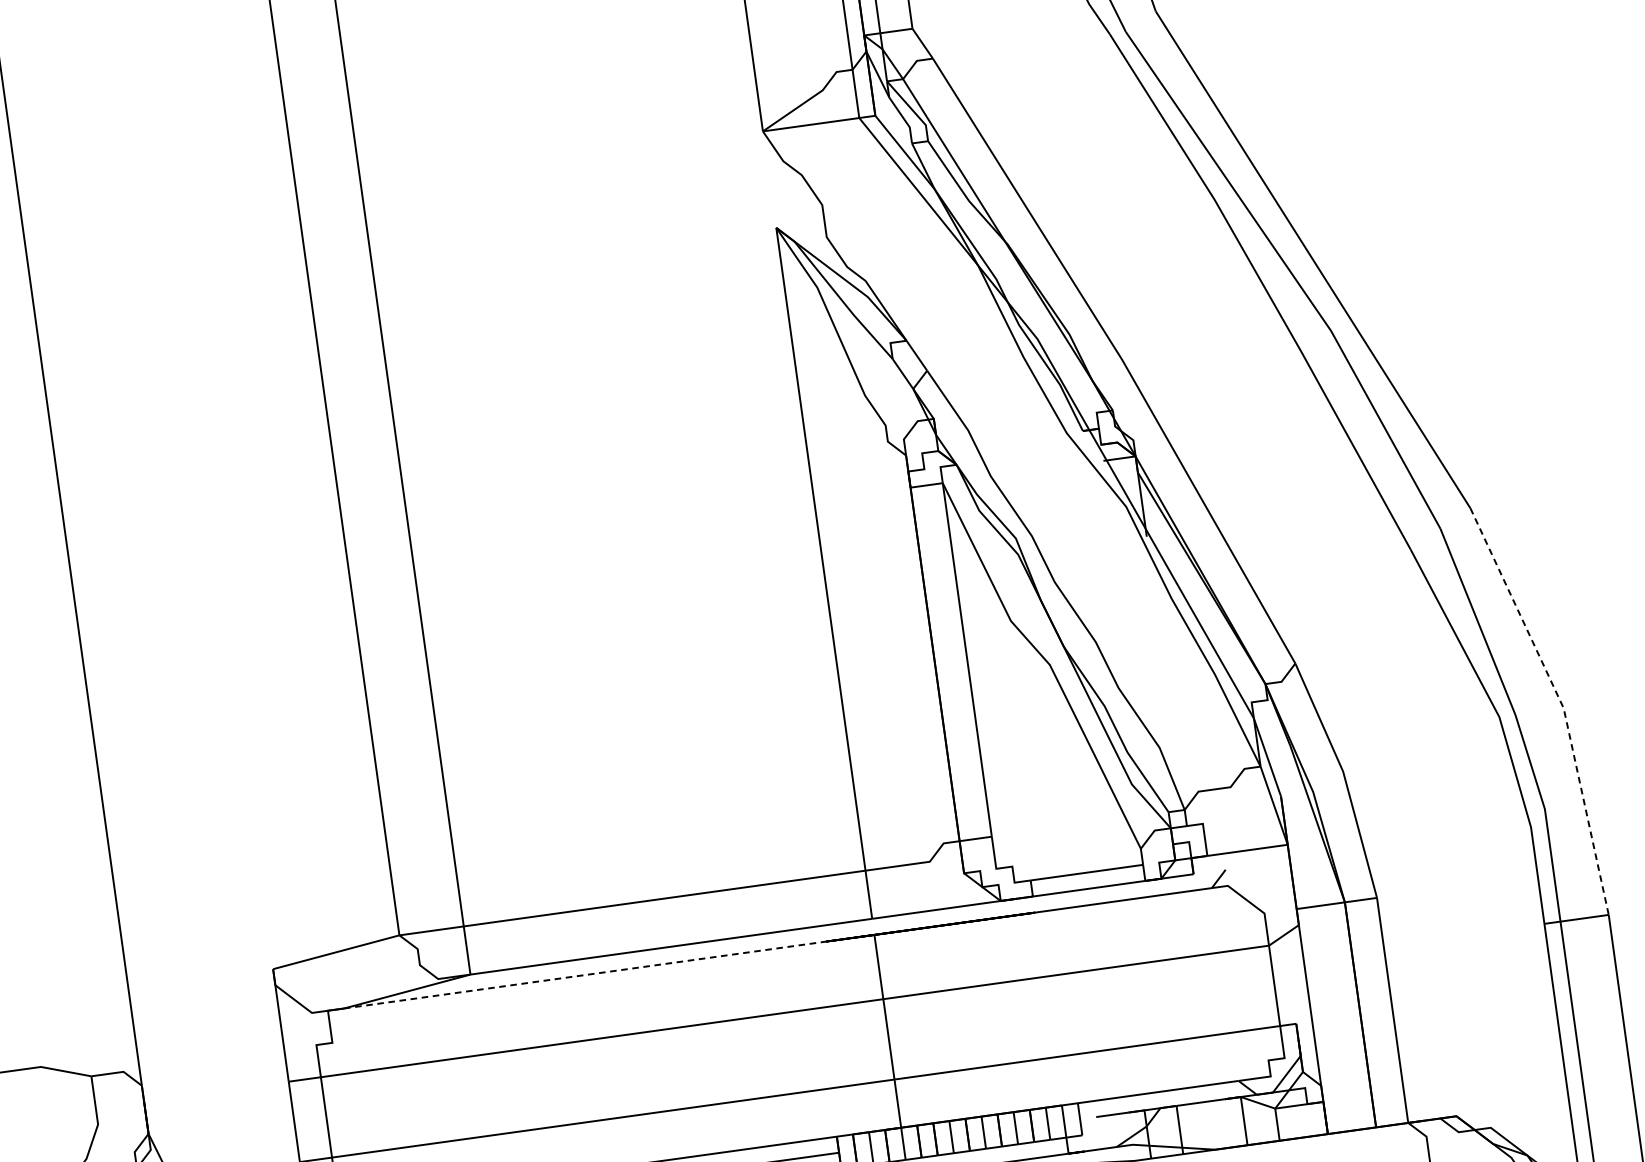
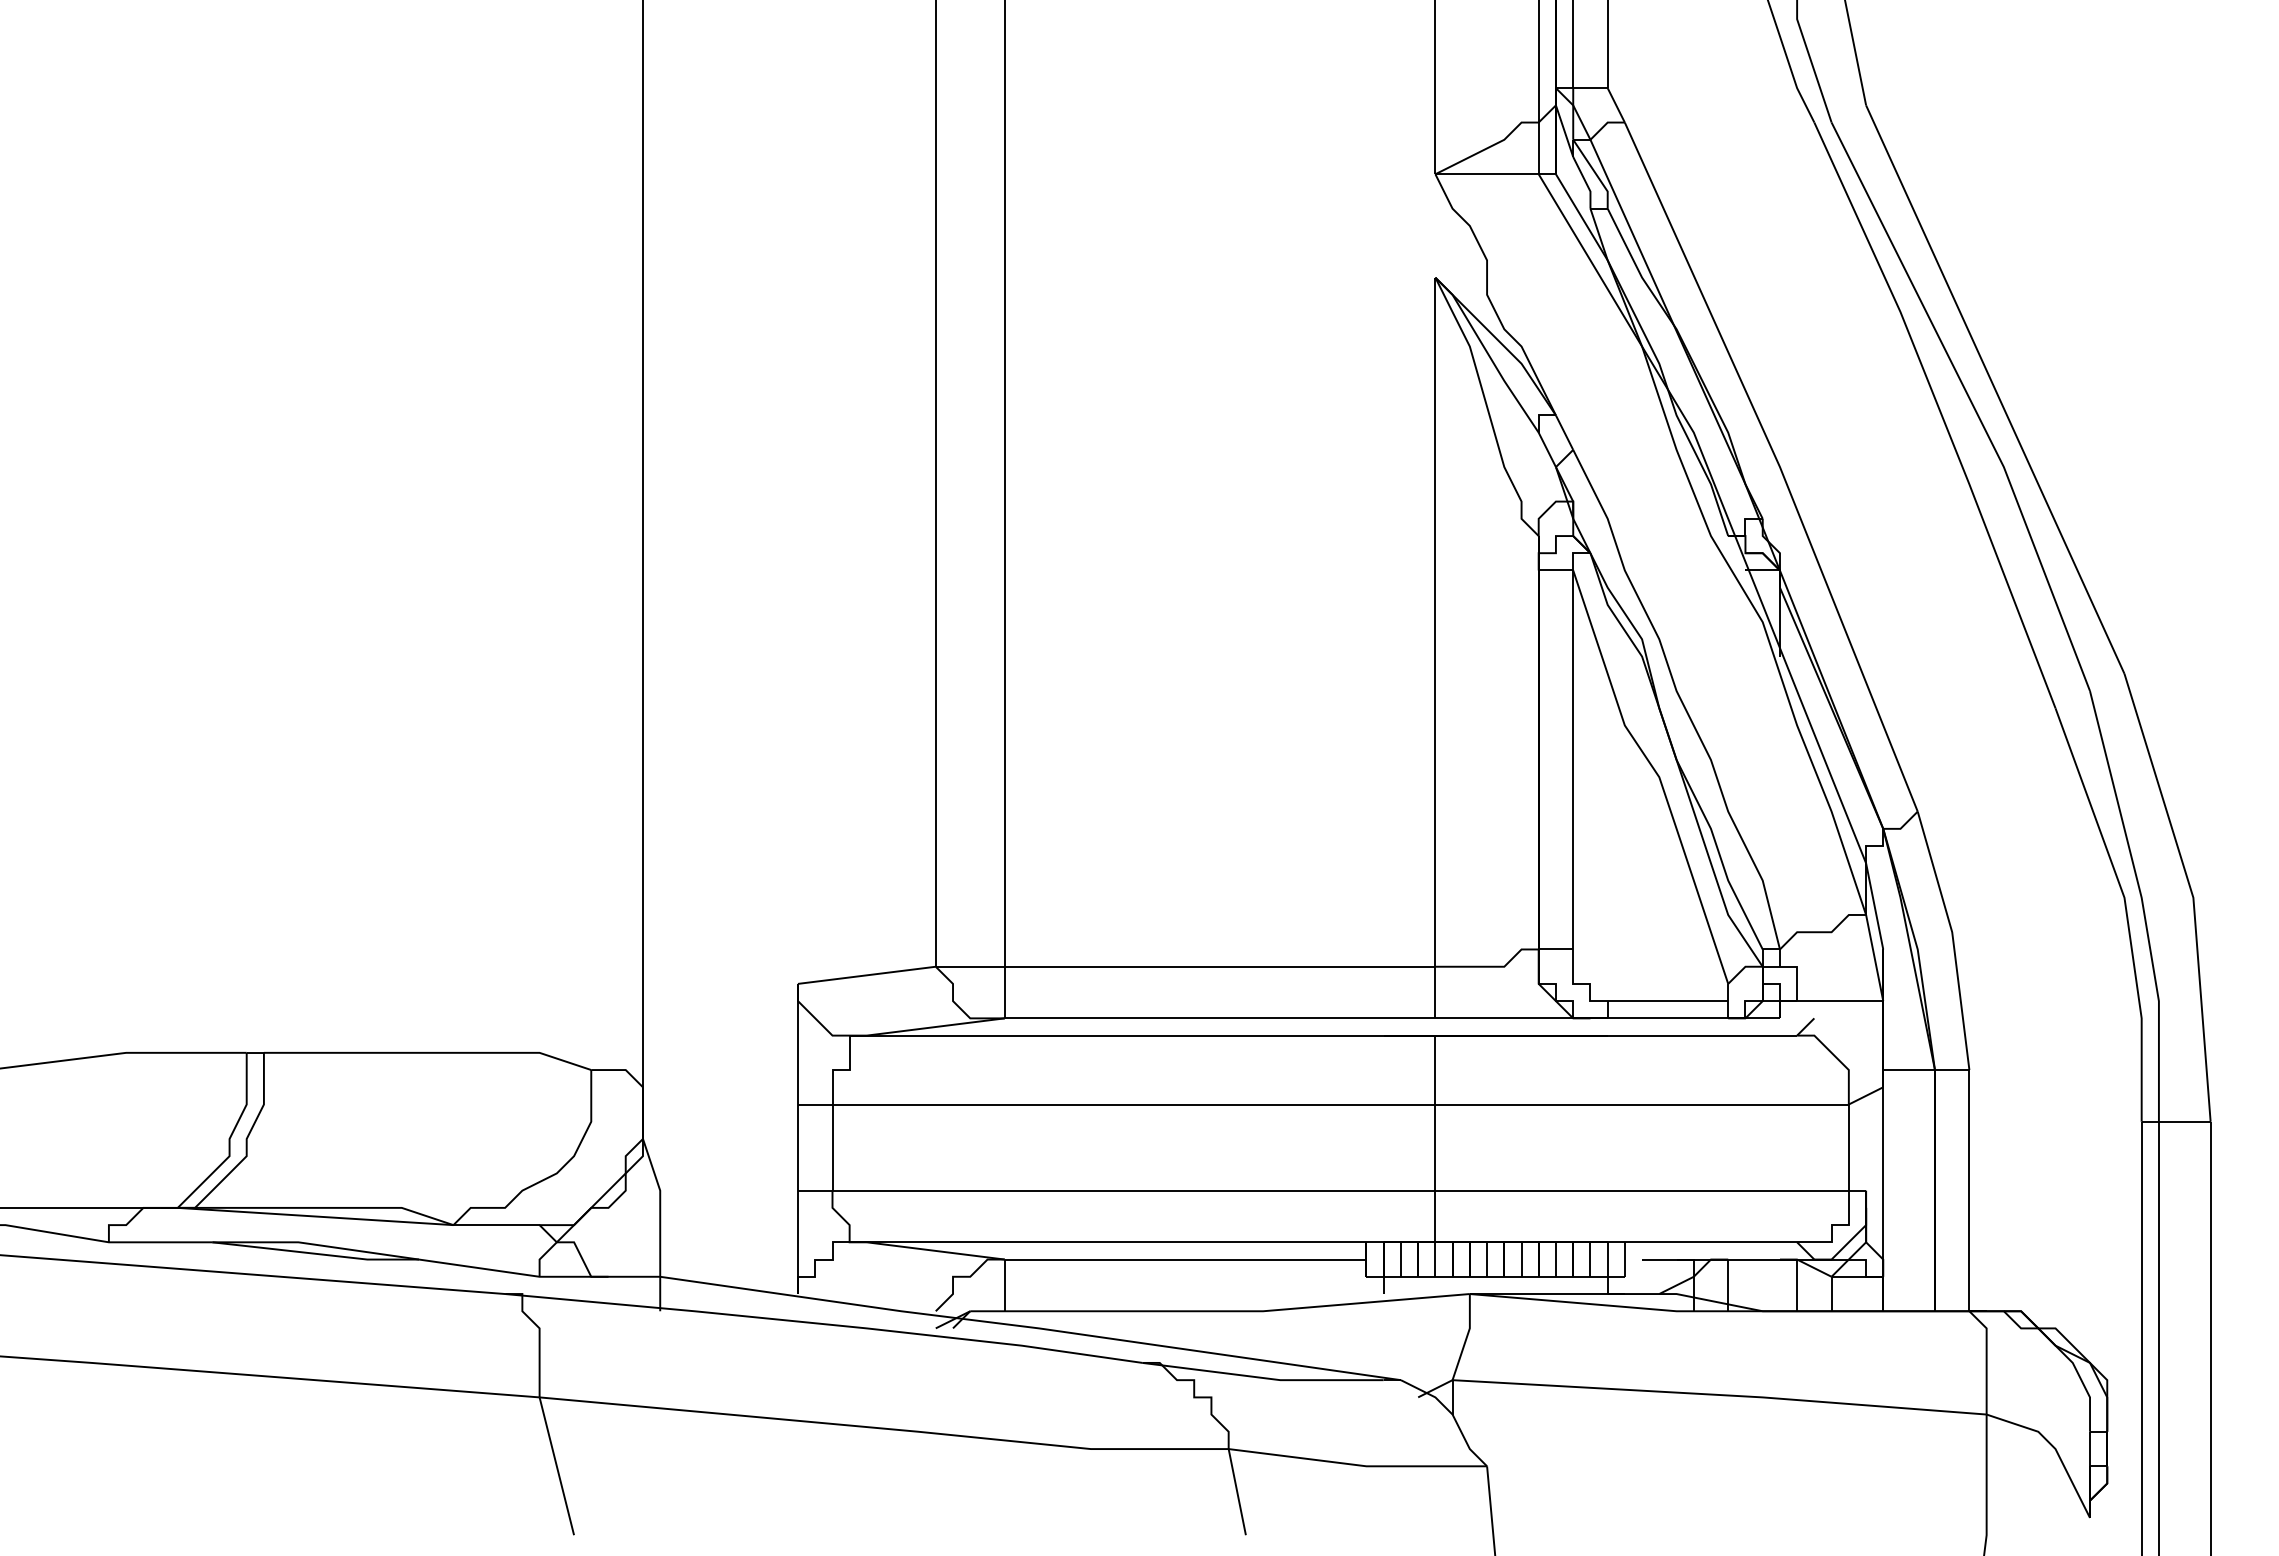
line: (1562, 704) -> (2192, 893), dashed -> solid
line: (601, 972) -> (1142, 1035), dashed -> solid

